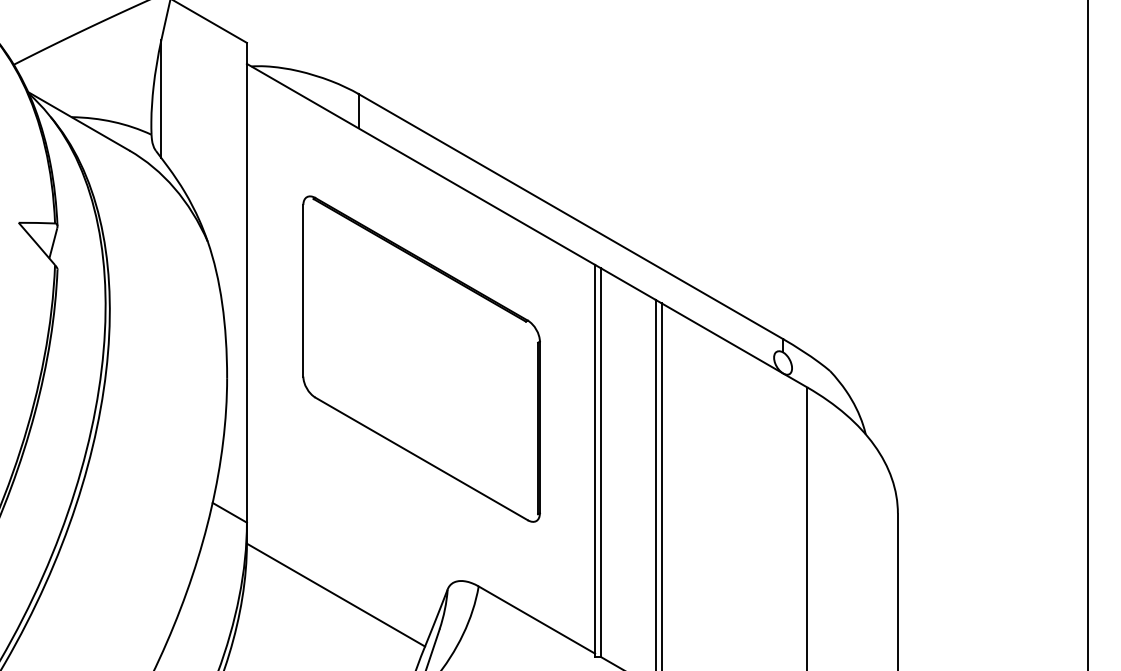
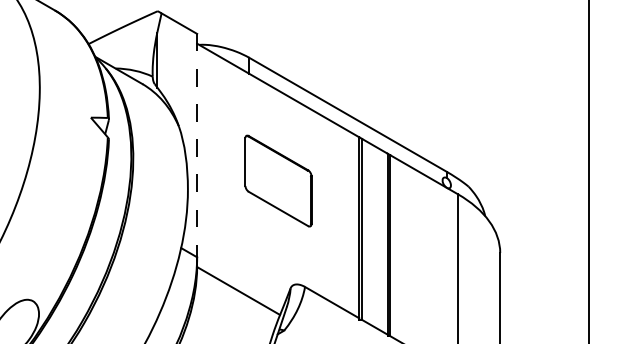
line: (247, 282) -> (197, 145), solid -> dashed
part: (421, 357) -> (278, 180), size x0.6

